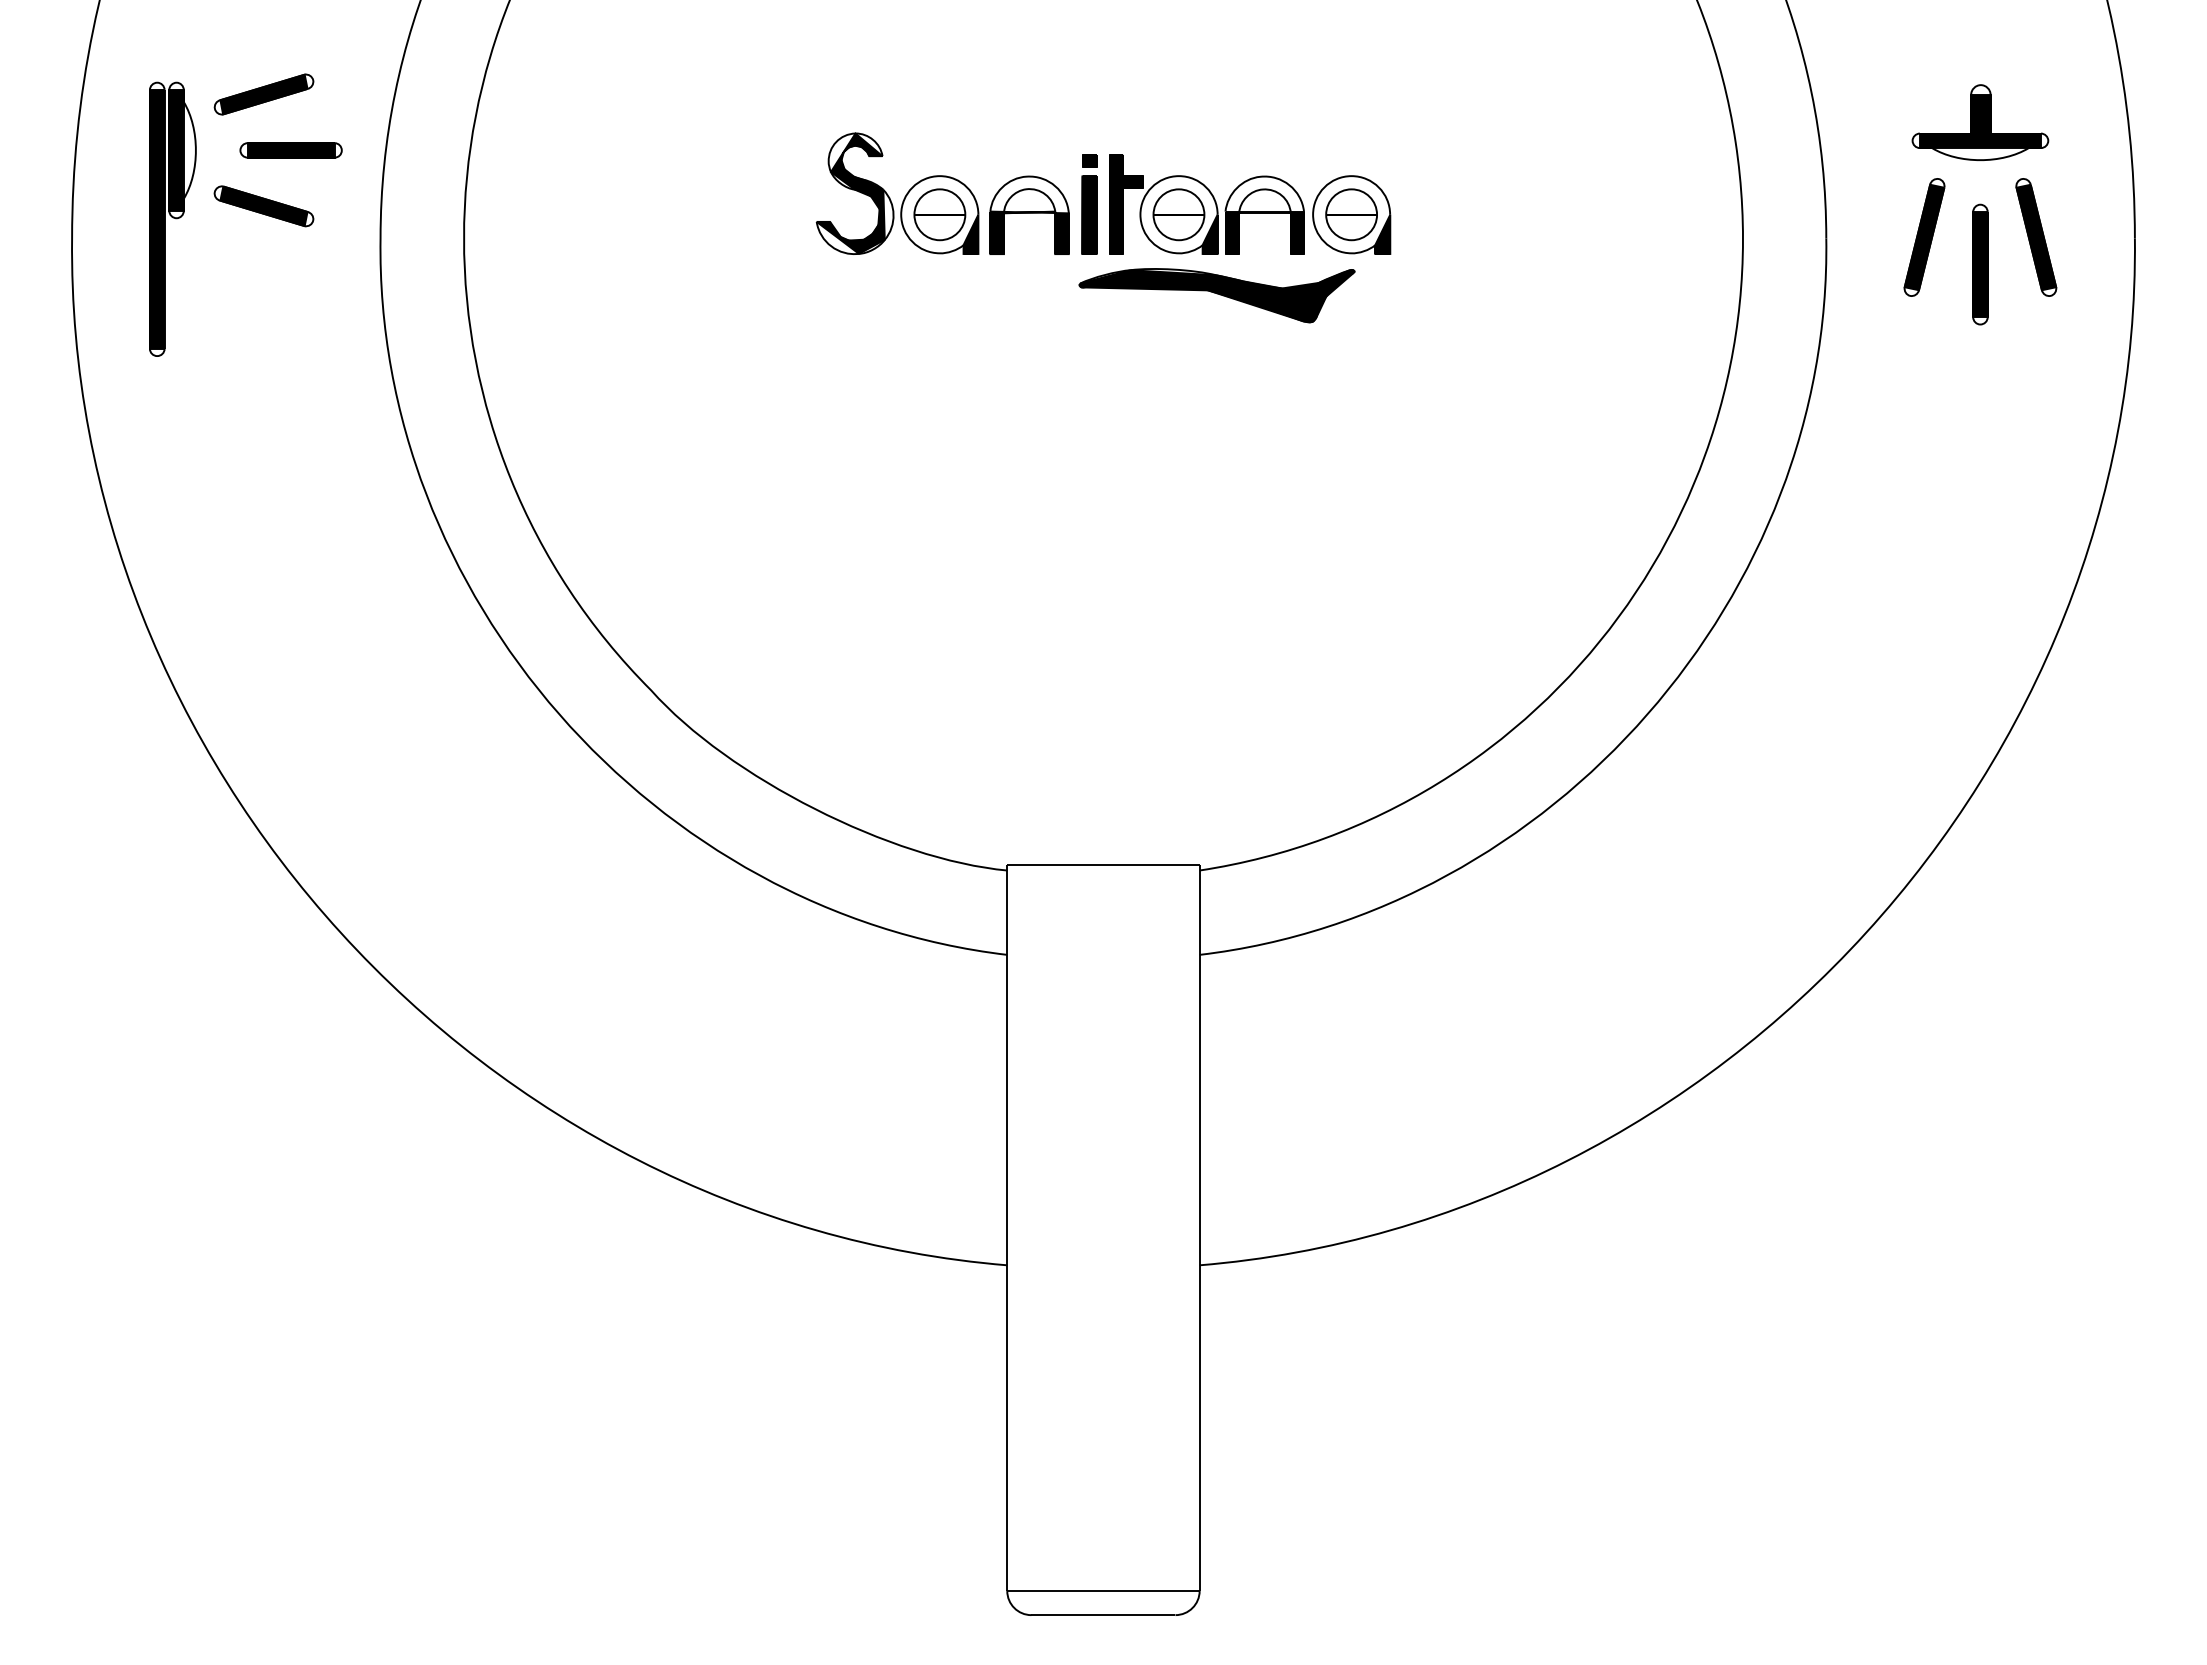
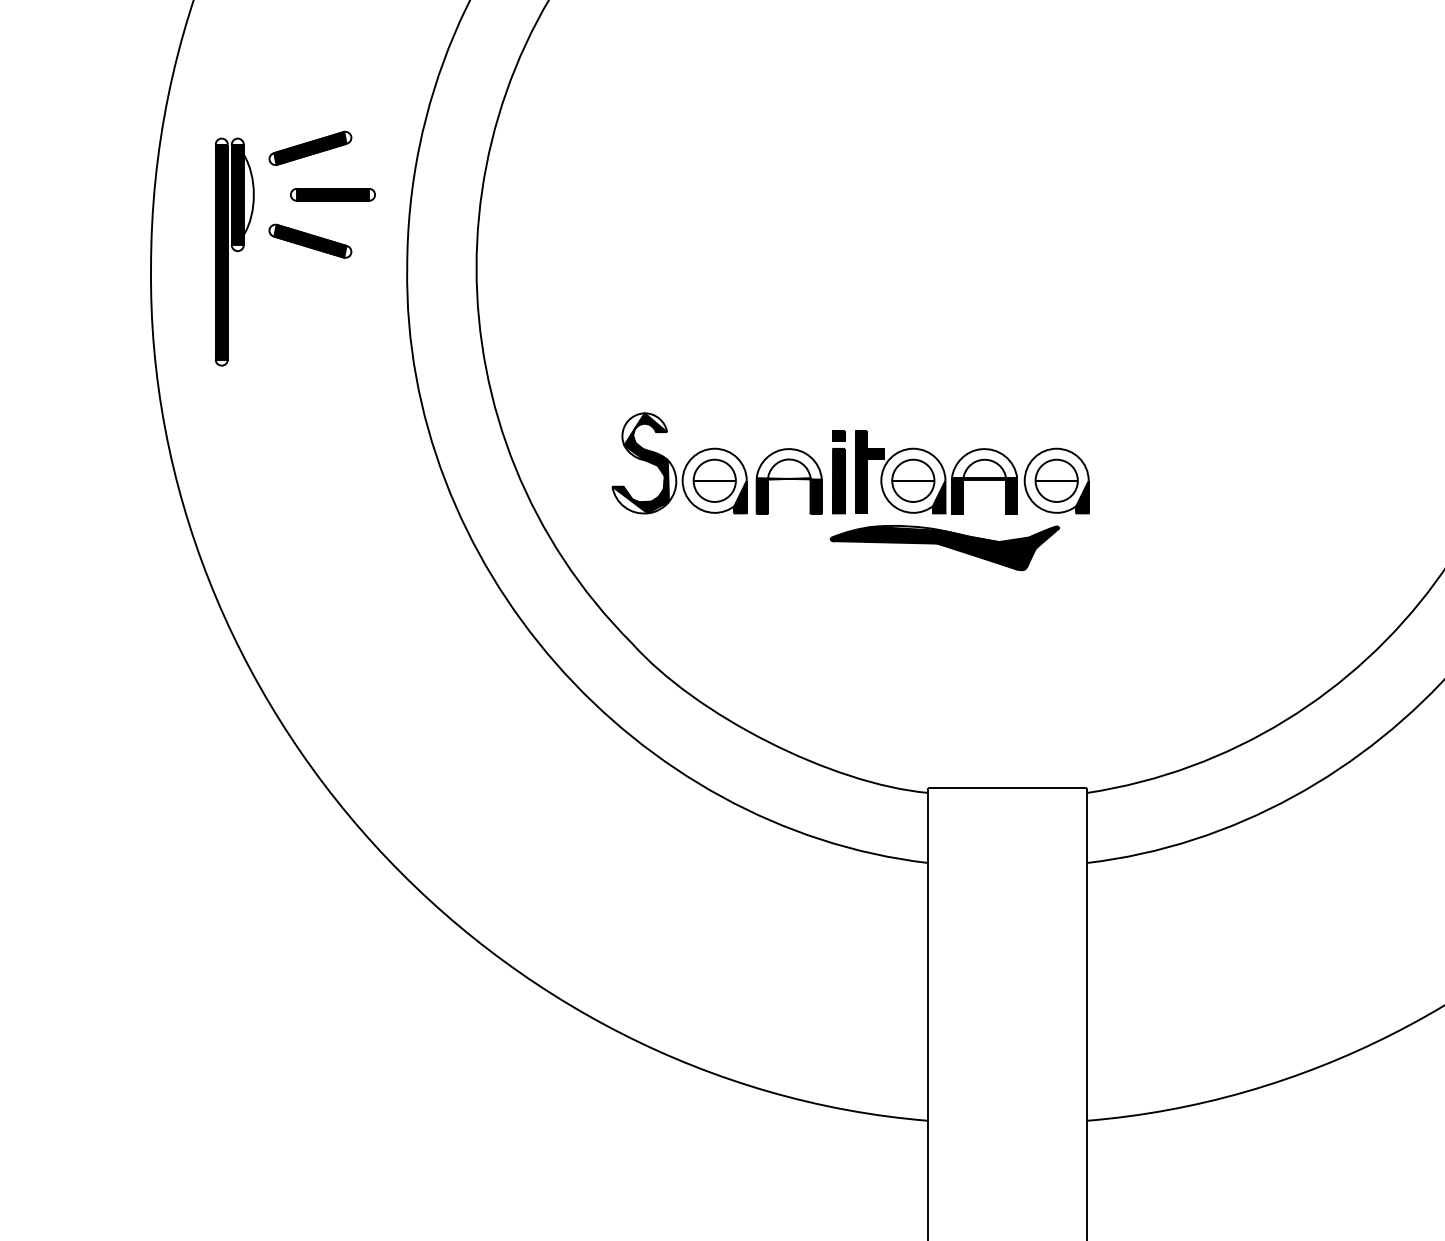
part: (1103, 227) -> (850, 491), moved

